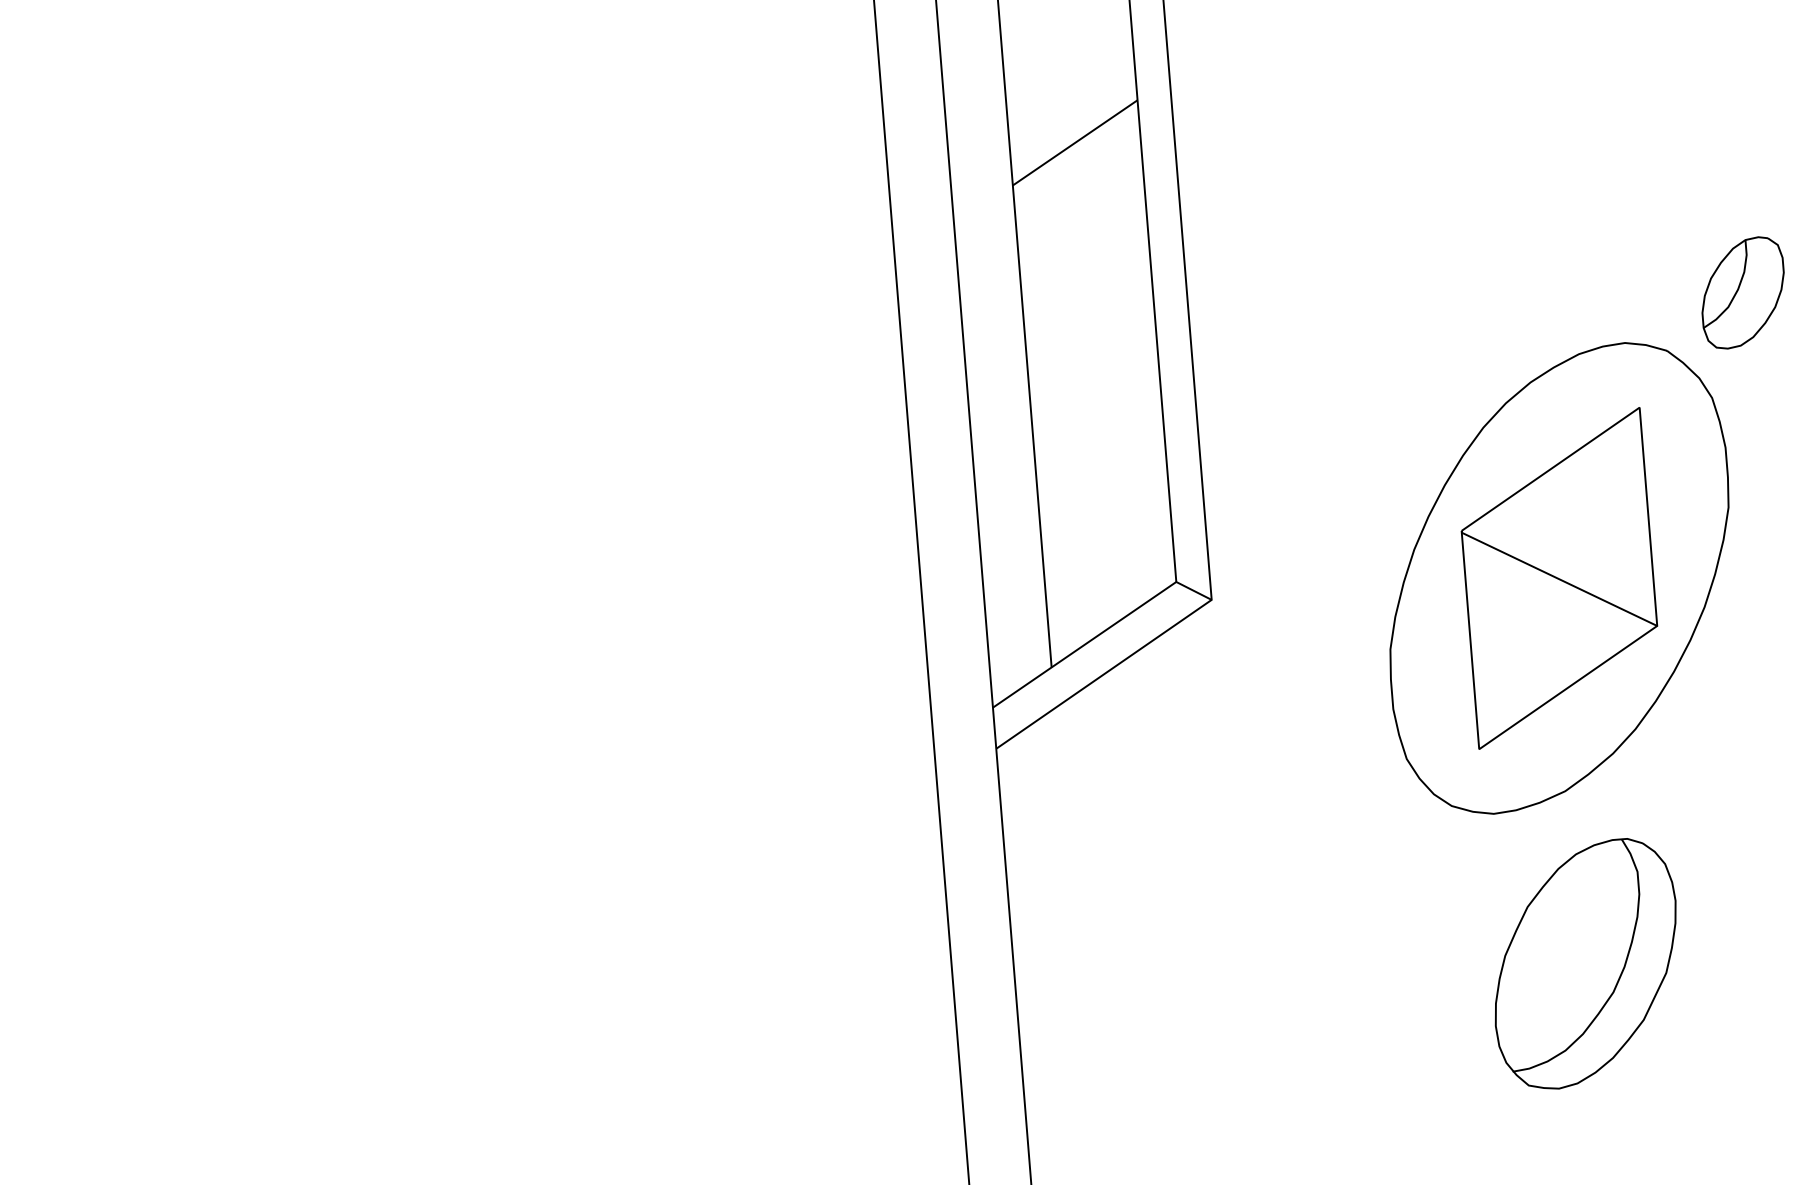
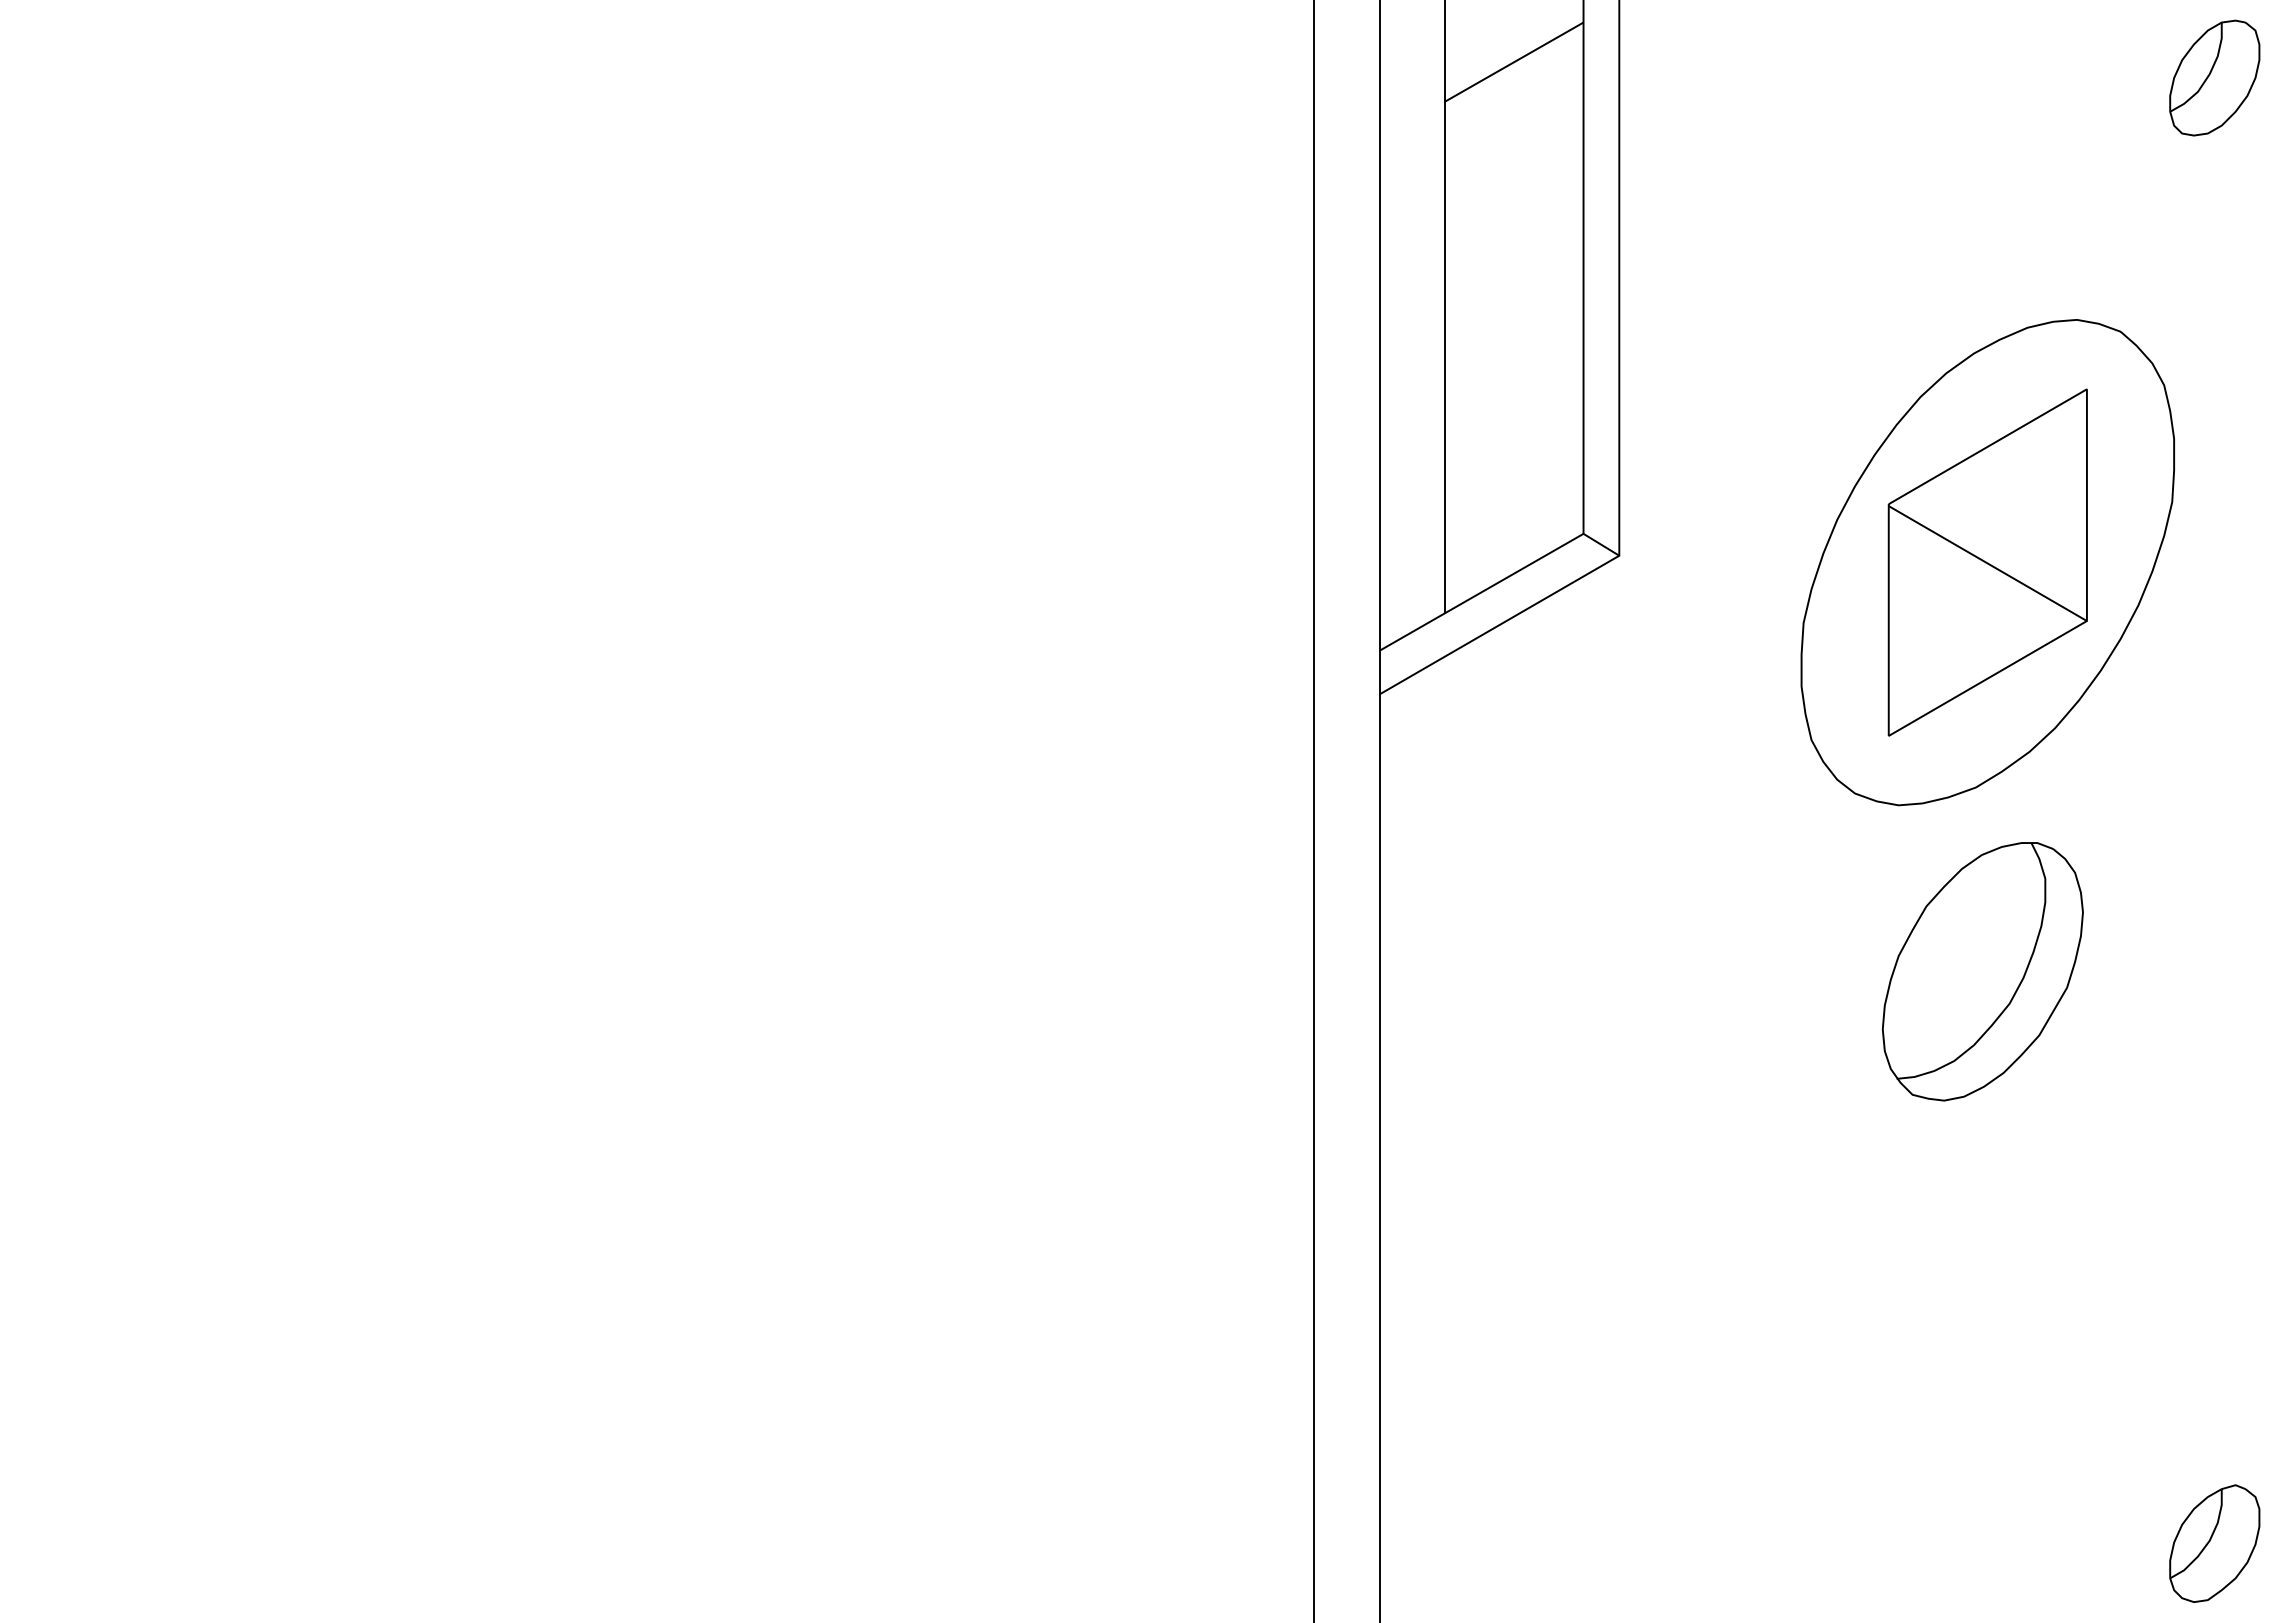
part: (1742, 292) -> (2214, 77), moved

